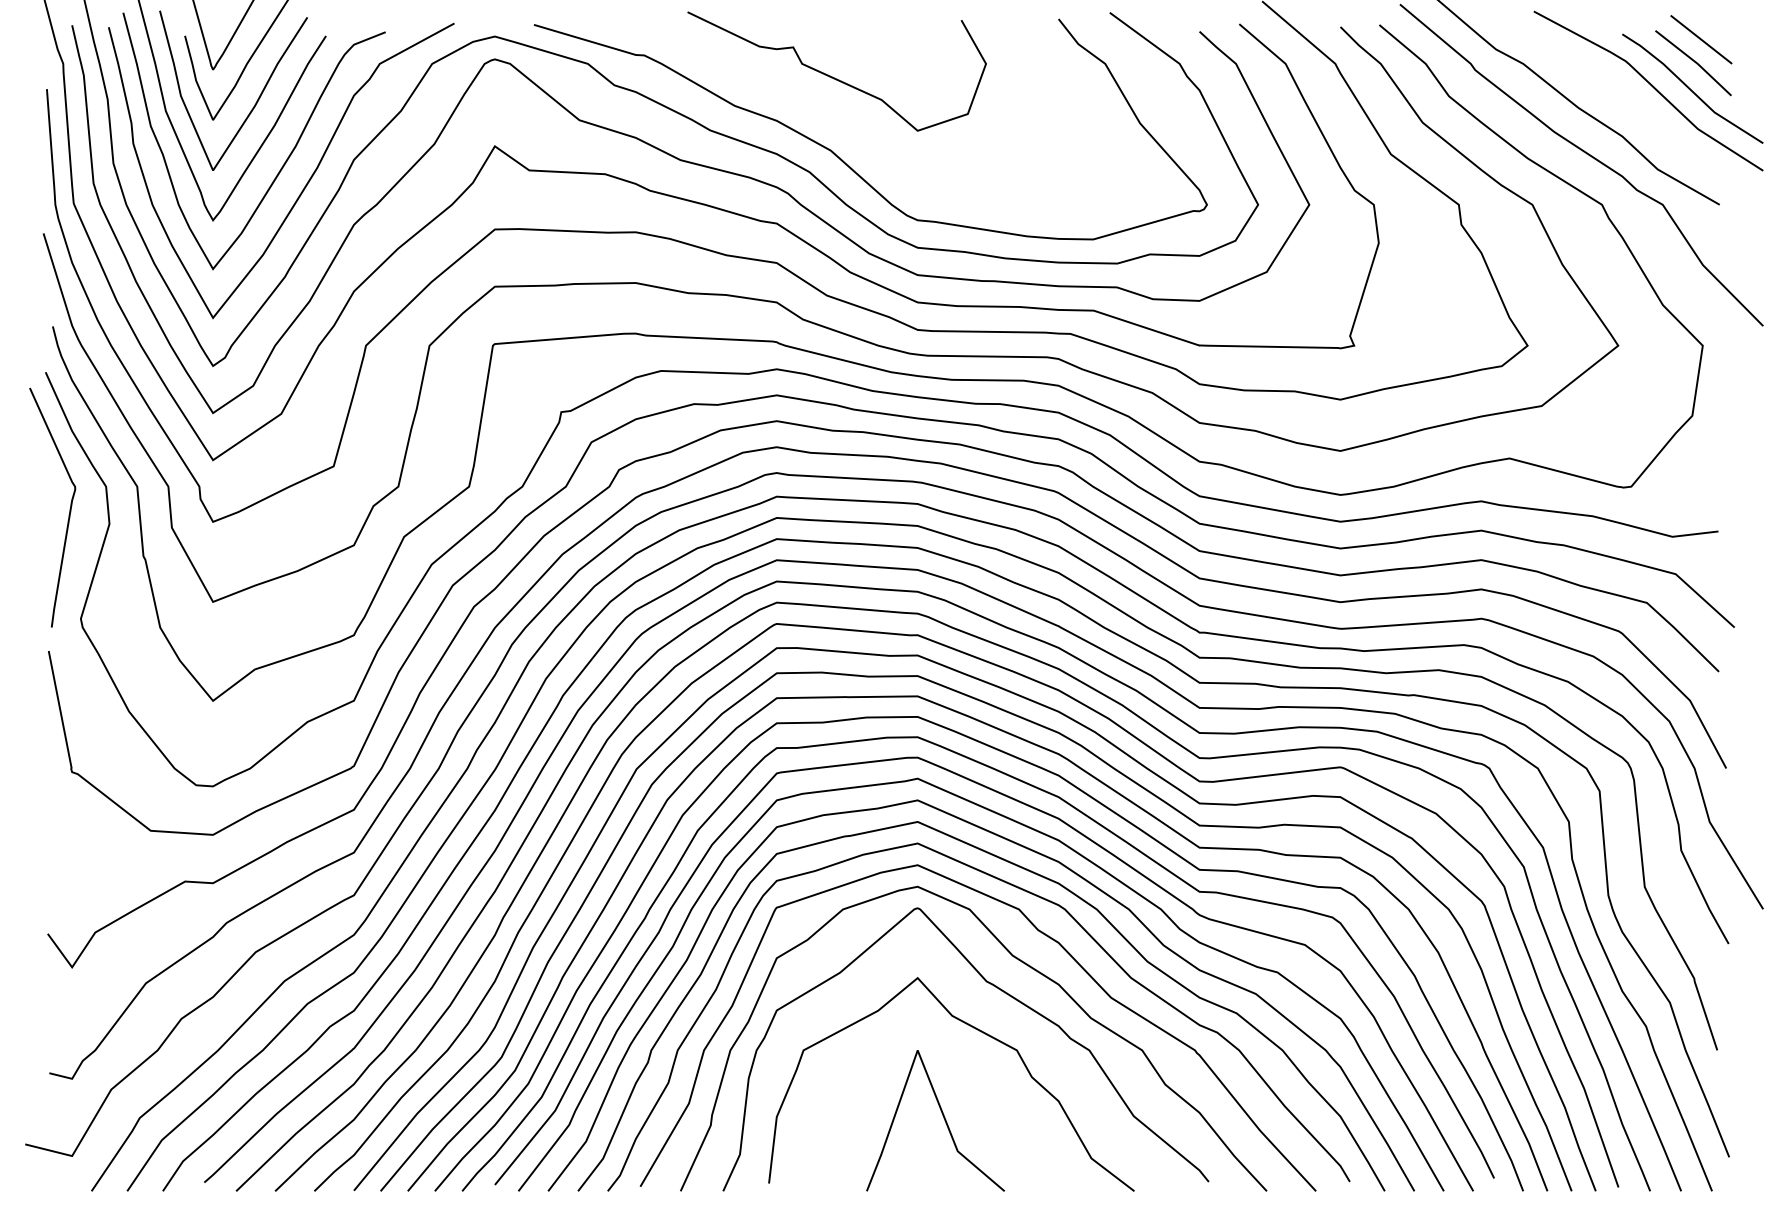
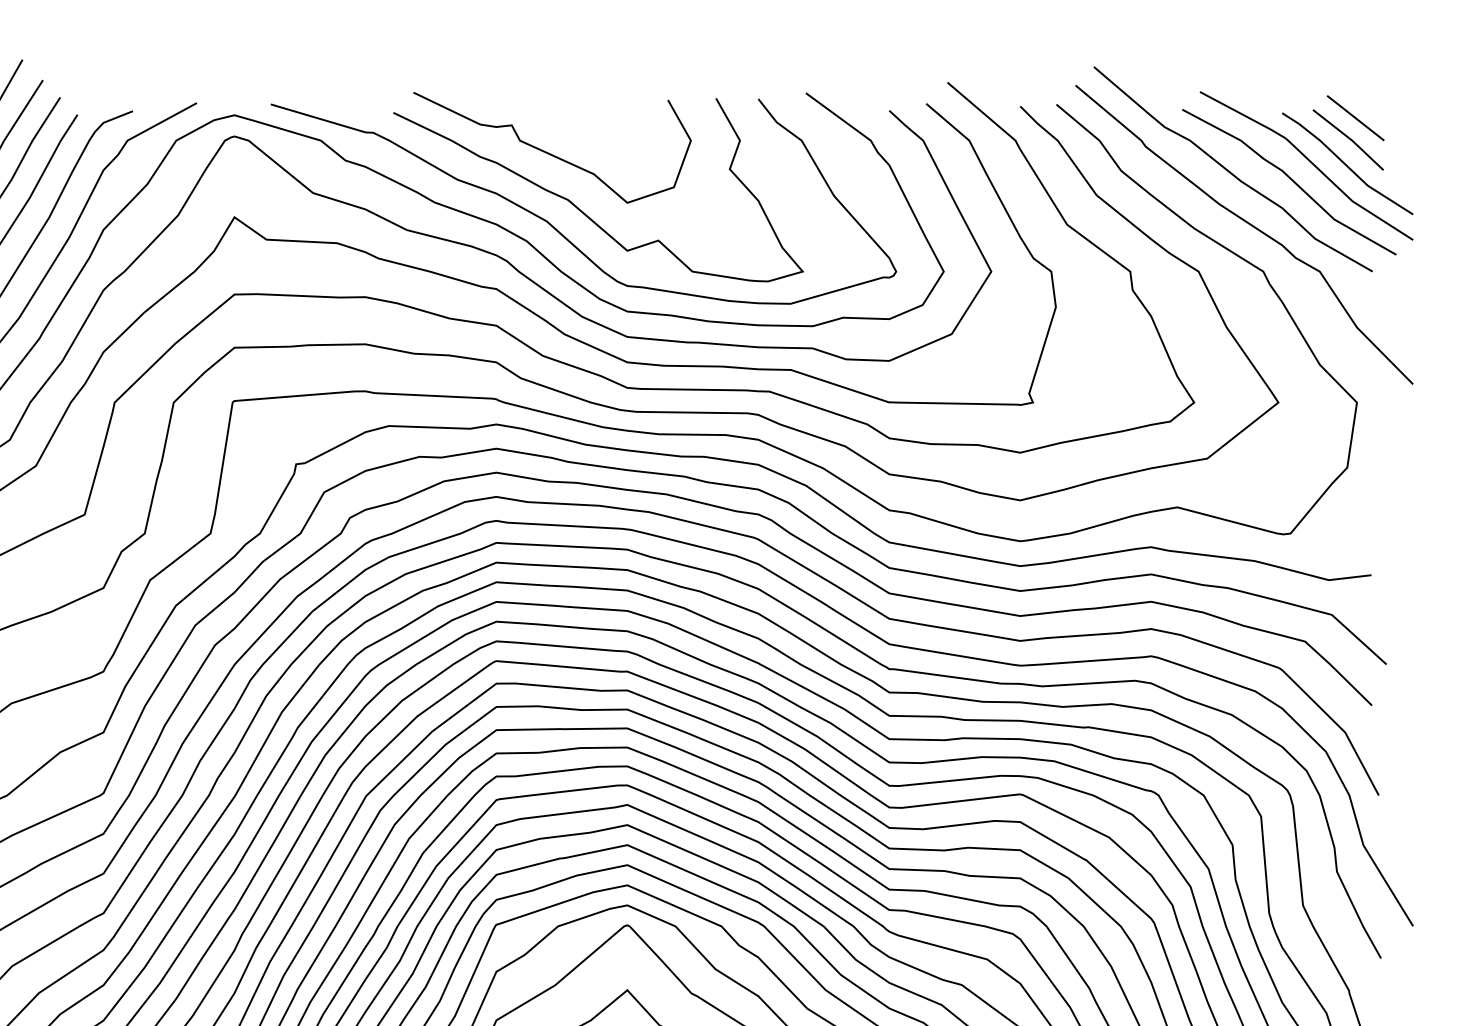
curve: (1631, 106) -> (1290, 180), added
curve: (868, 138) -> (581, 210), added

